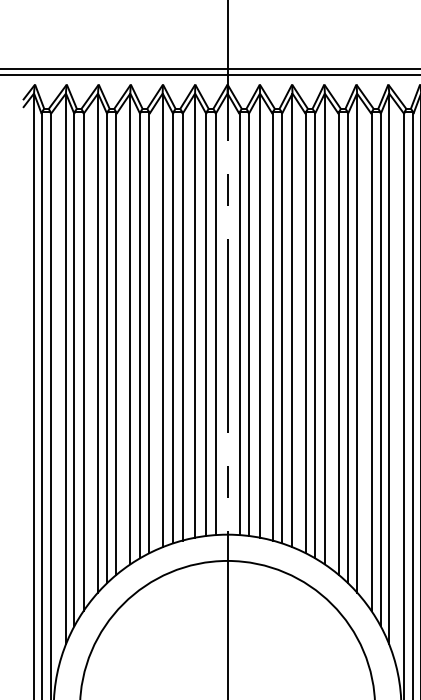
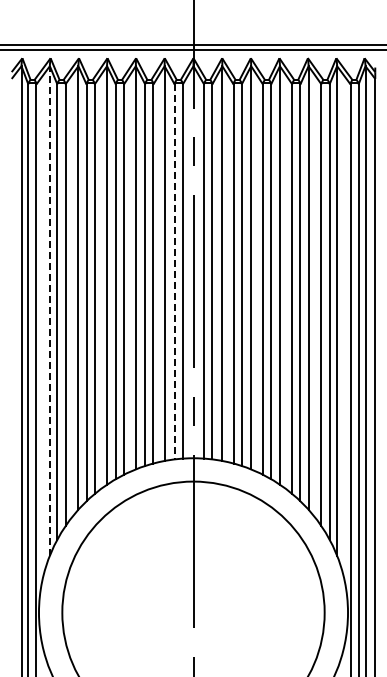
line: (206, 325) -> (174, 272), solid -> dashed
line: (65, 368) -> (49, 310), solid -> dashed

